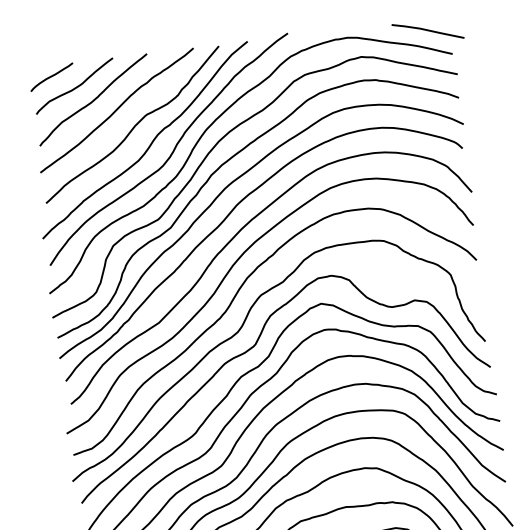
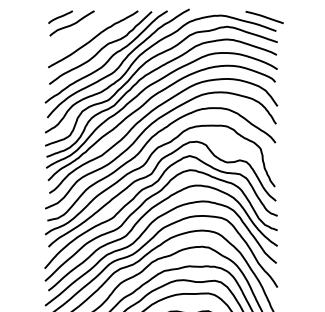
curve: (93, 98) -> (81, 31), removed

